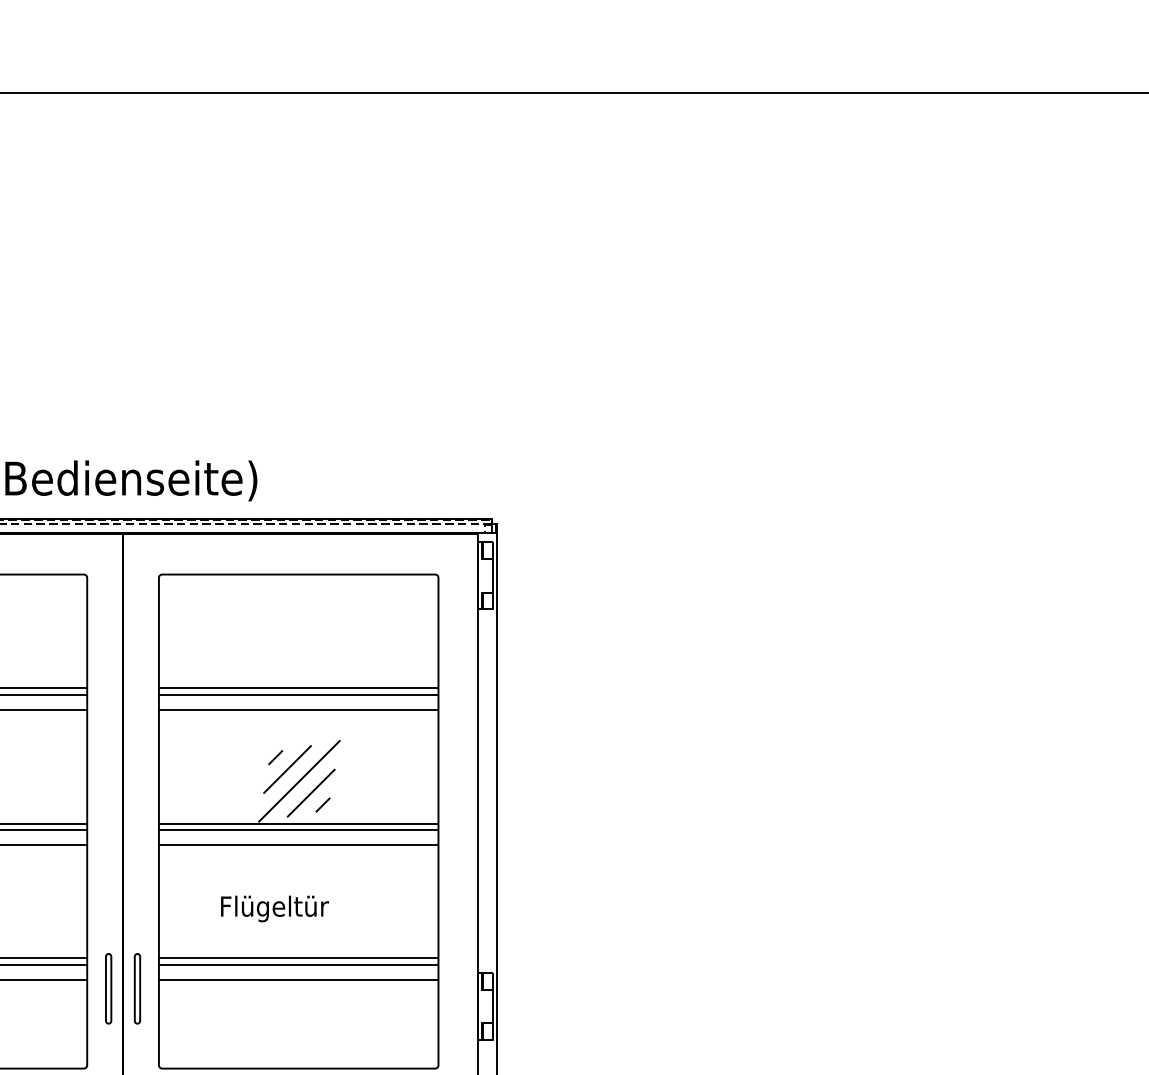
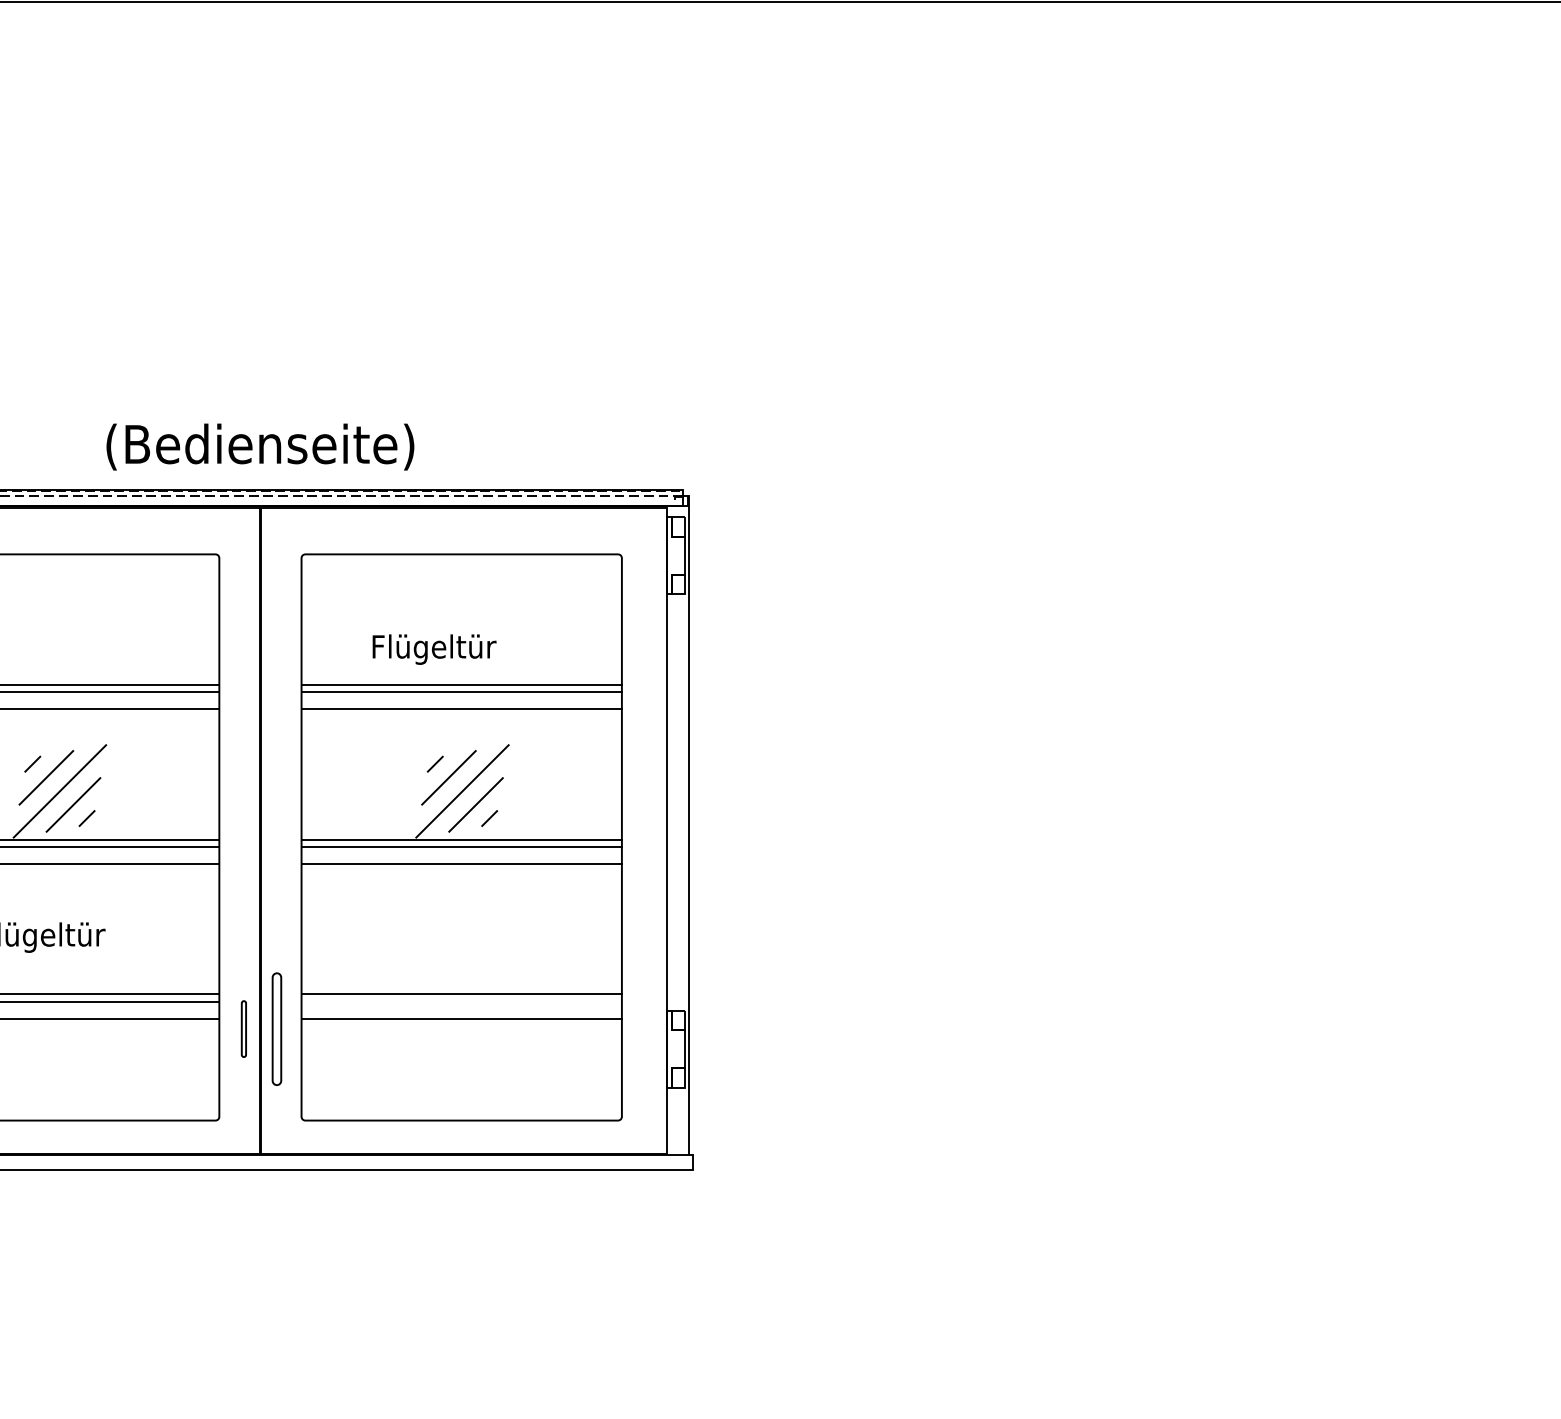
text: (274, 908) -> (434, 649), moved
line: (298, 964) -> (461, 1001), removed
part: (108, 988) -> (243, 1028), size x0.7
part: (137, 988) -> (276, 1028), size x1.4

